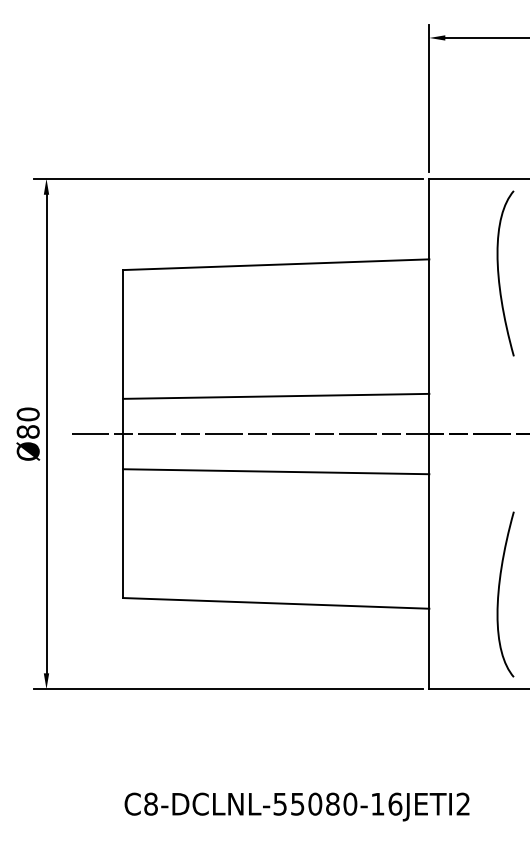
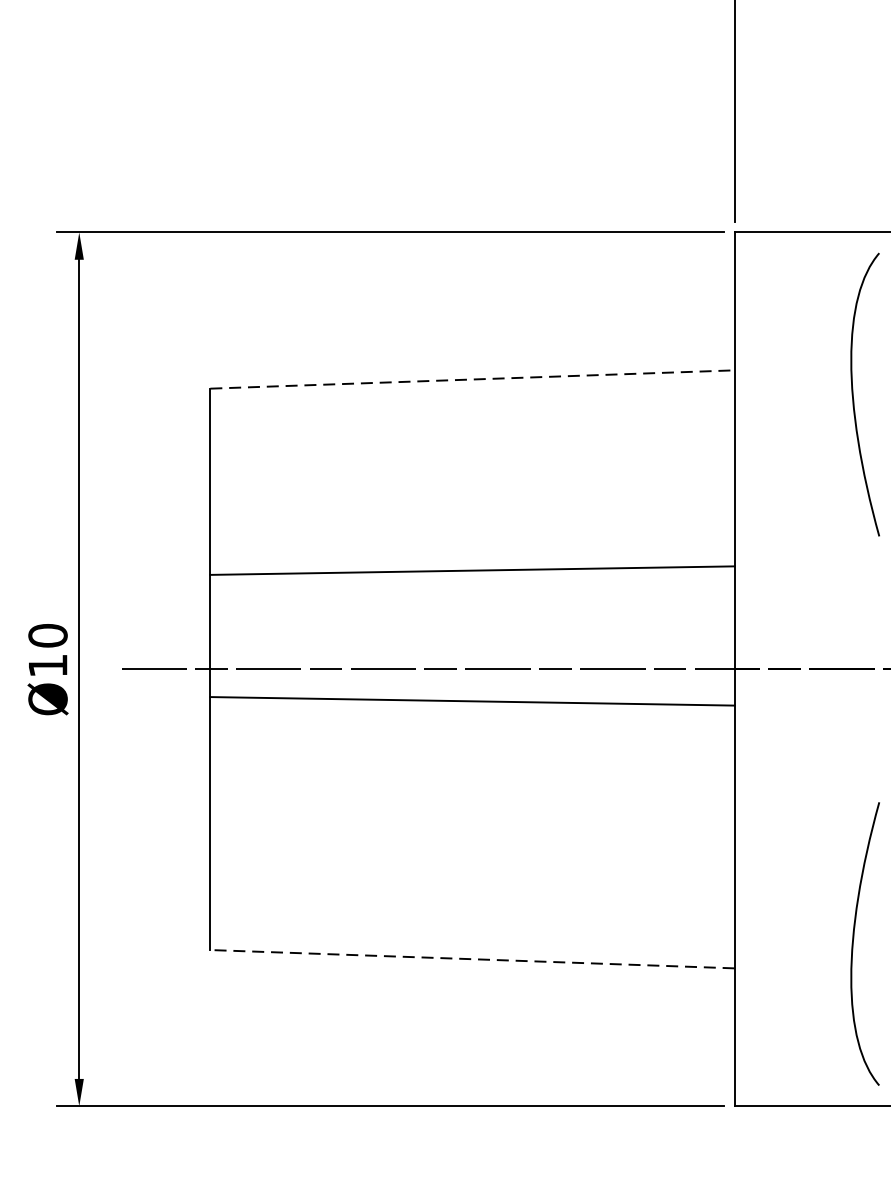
line: (276, 264) -> (472, 379), solid -> dashed
line: (276, 395) -> (472, 569), moved
text: (27, 431) -> (46, 664), Ø80 -> Ø10
line: (276, 471) -> (472, 700), moved
line: (275, 603) -> (471, 959), solid -> dashed

